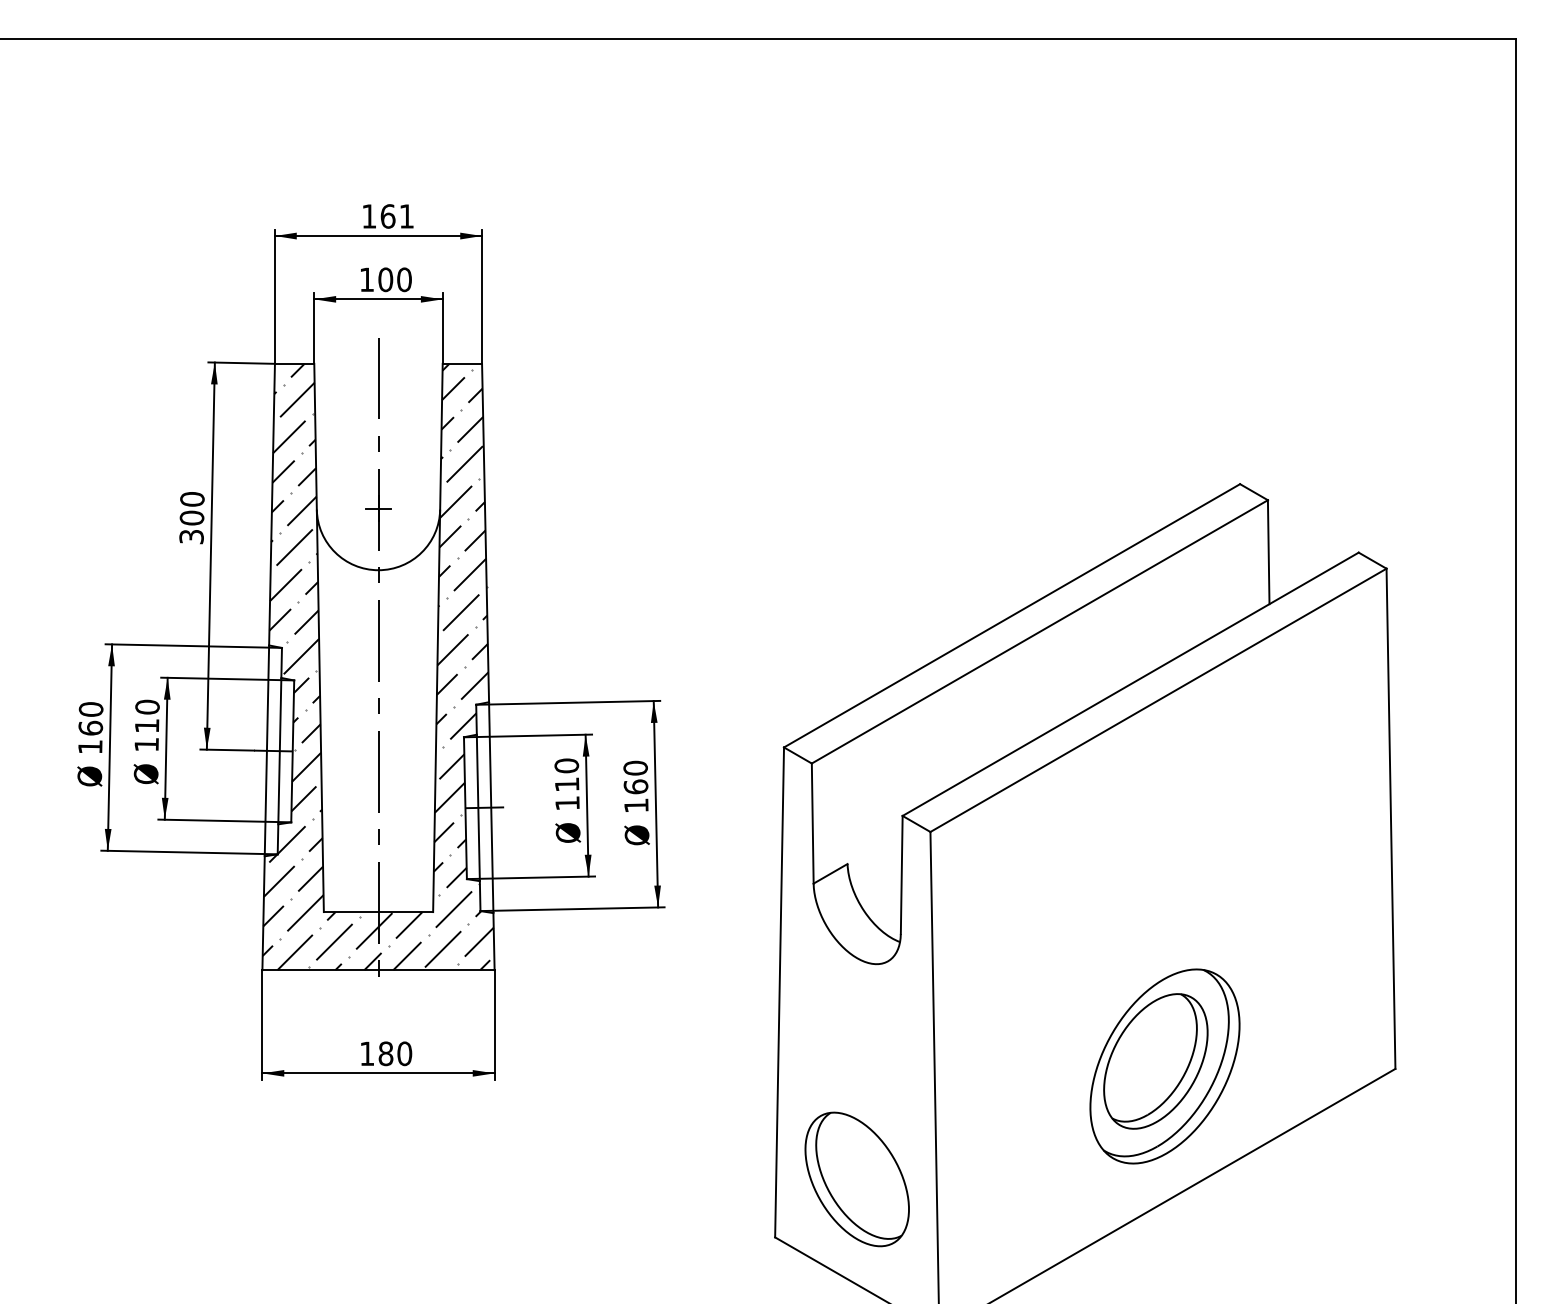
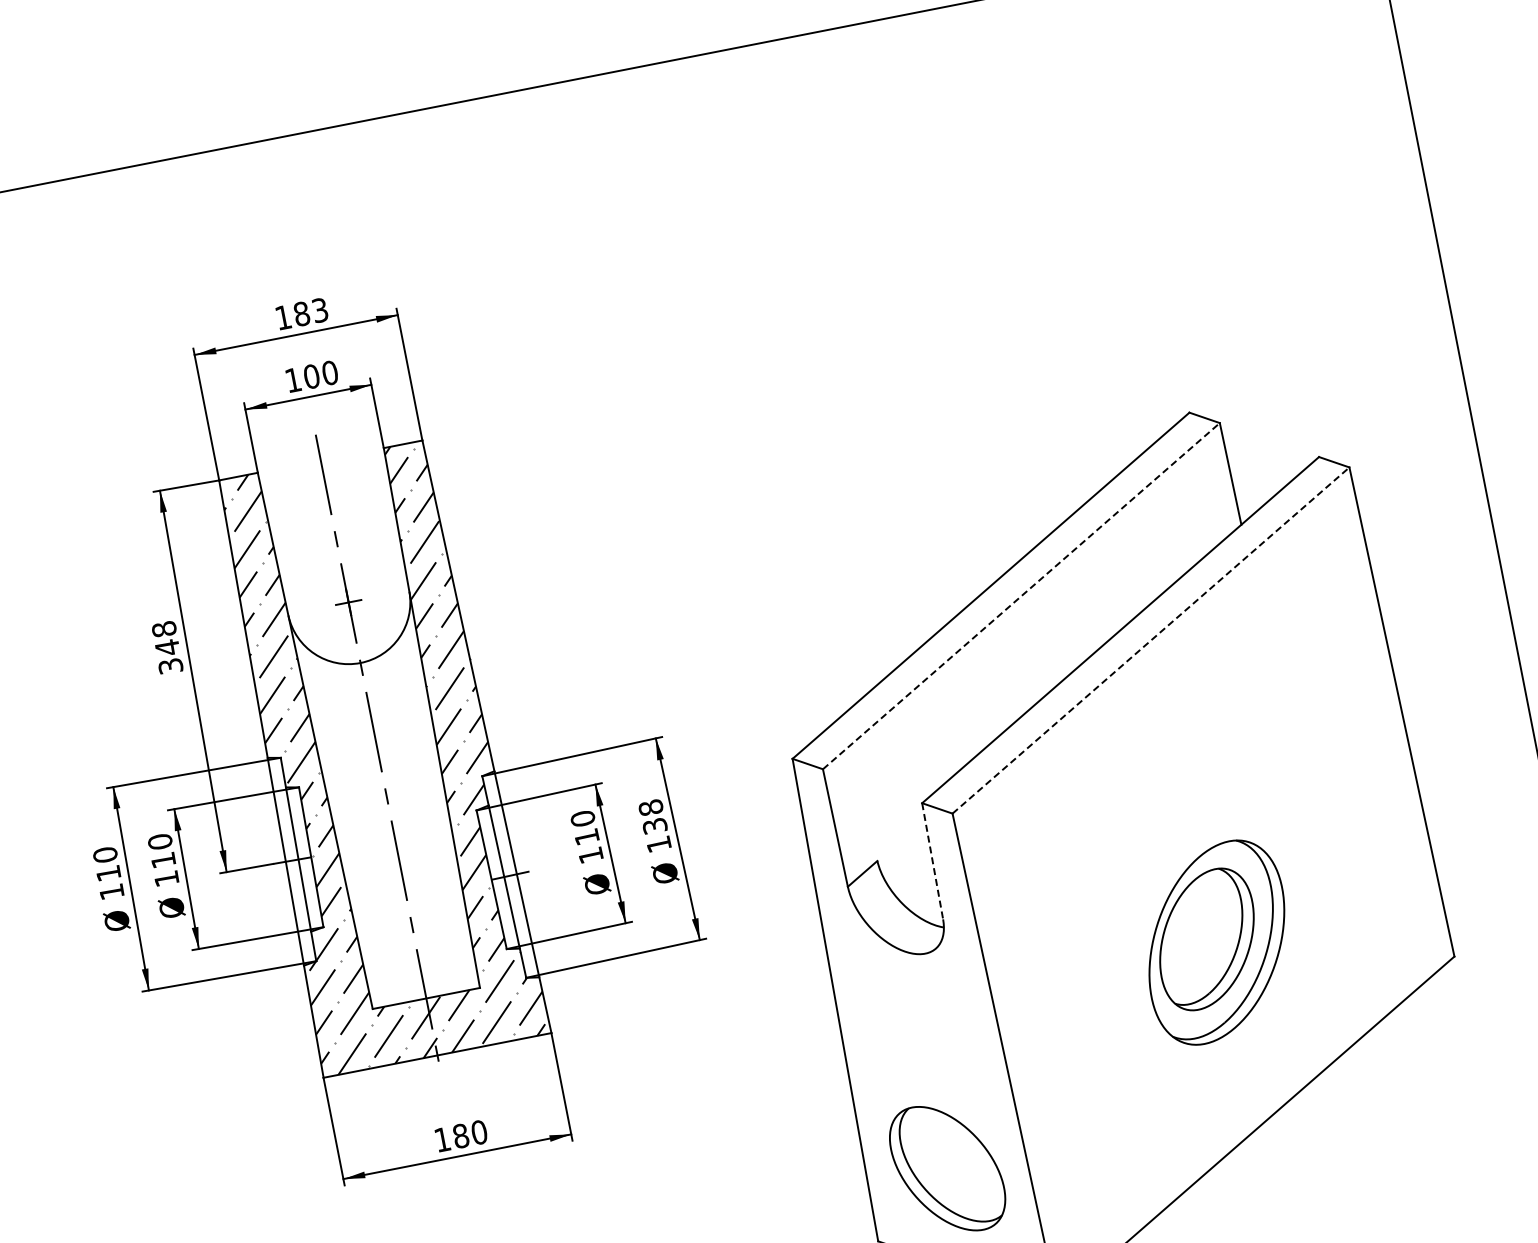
text: (396, 216) -> (310, 312), 161 -> 183
text: (191, 509) -> (165, 639), 300 -> 348
line: (1040, 631) -> (1021, 595), solid -> dashed
line: (1158, 700) -> (1151, 640), solid -> dashed
text: (90, 727) -> (108, 872), 160 -> 110
text: (635, 777) -> (652, 816), 160 -> 138
line: (901, 875) -> (932, 861), solid -> dashed
part: (1164, 1066) -> (1216, 942), moved

